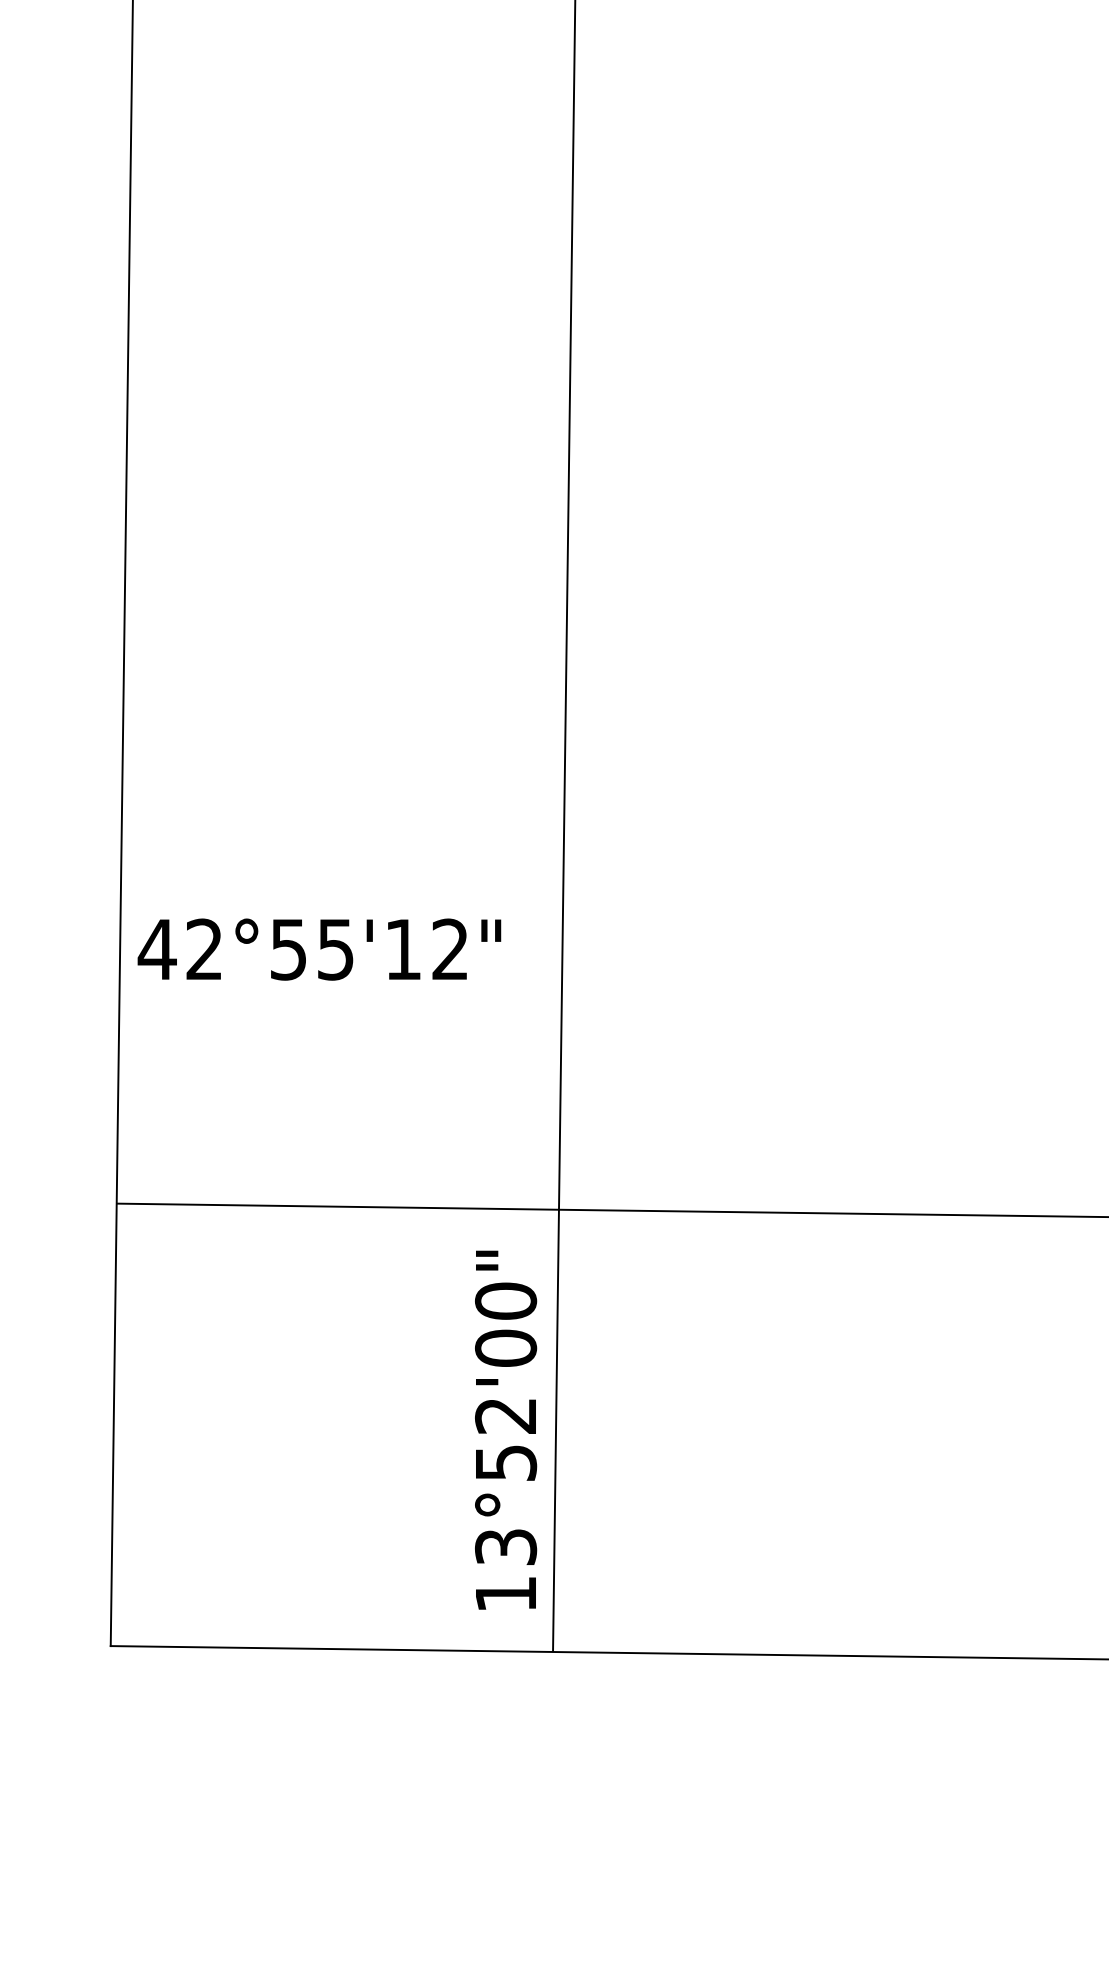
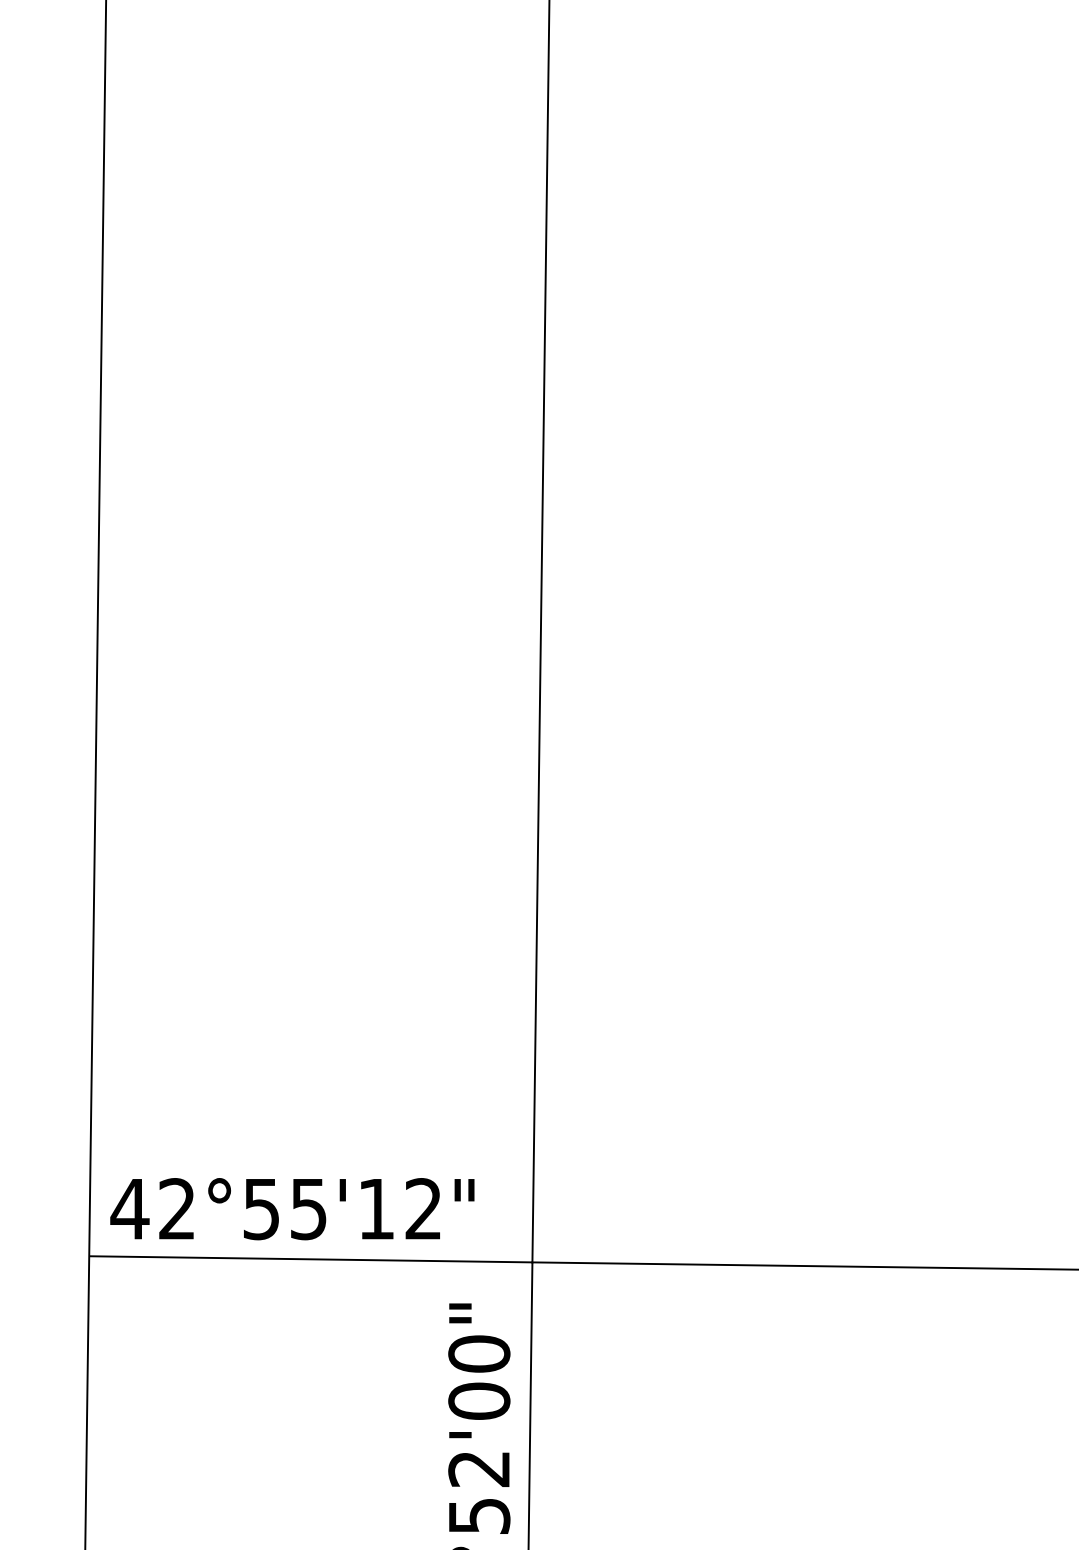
text: (319, 949) -> (292, 1209), moved

